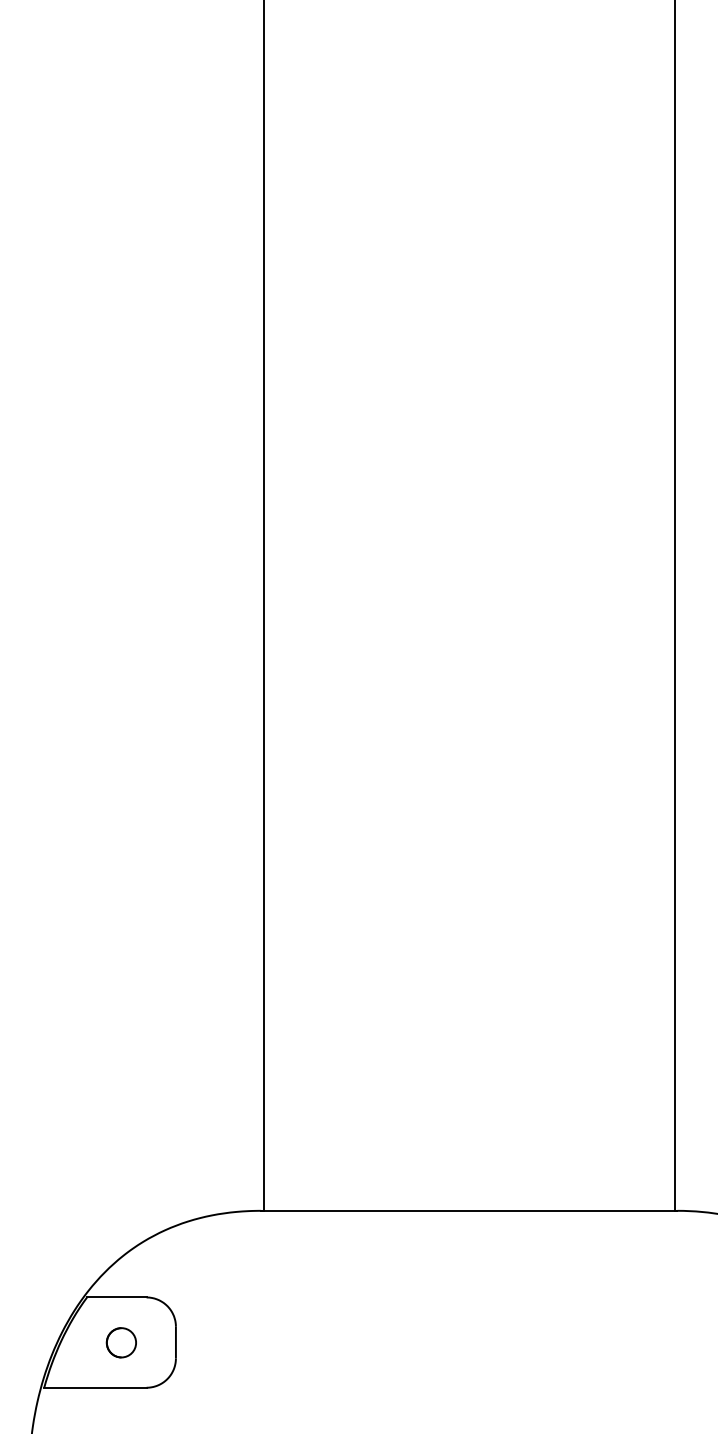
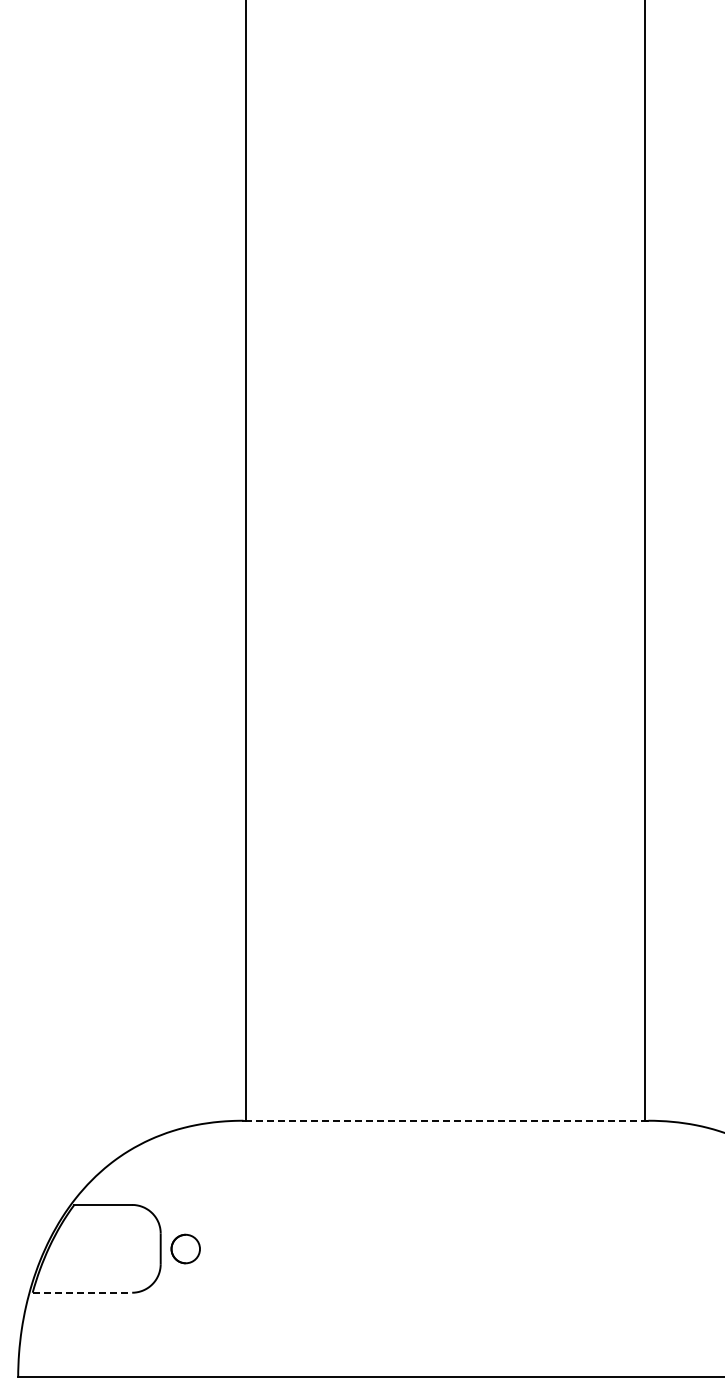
line: (468, 1210) -> (445, 1120), solid -> dashed
part: (121, 1342) -> (185, 1248), moved
line: (95, 1387) -> (82, 1292), solid -> dashed

